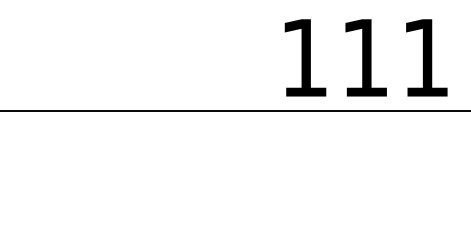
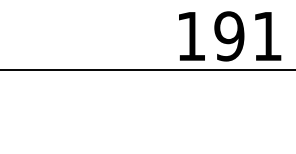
text: (365, 58) -> (229, 36), 111 -> 191

